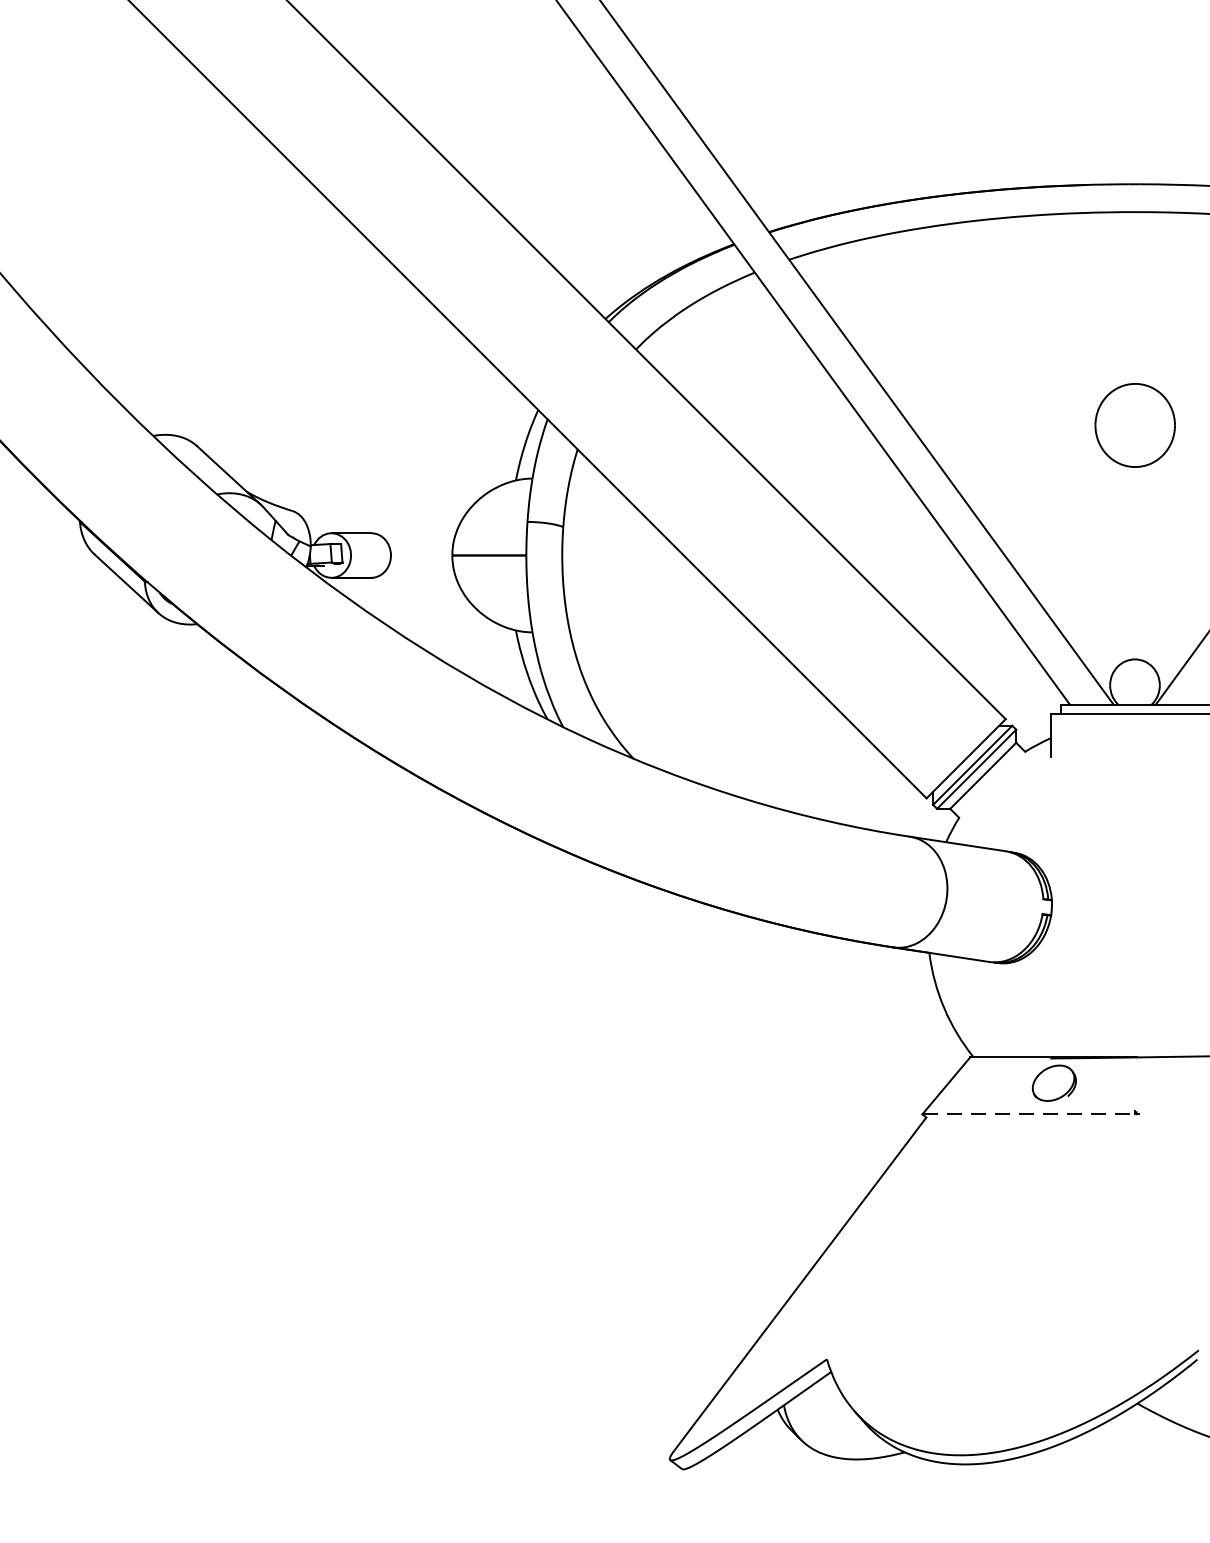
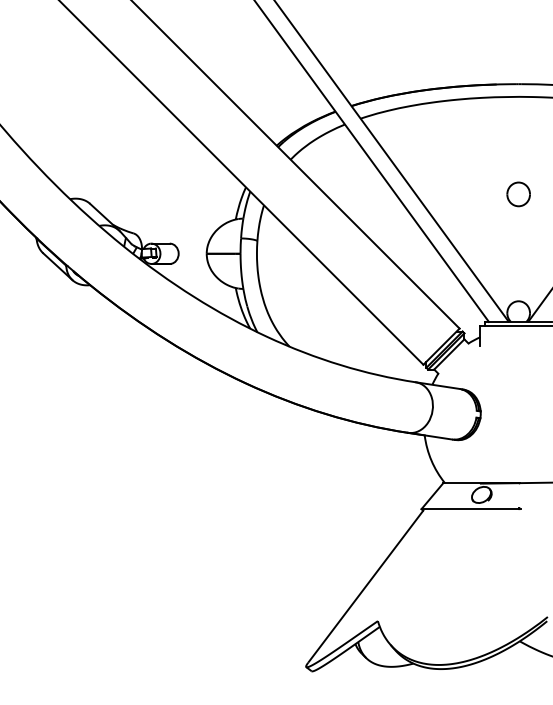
part: (1134, 425) -> (518, 194), size x0.62
line: (1029, 1115) -> (470, 509), dashed -> solid

